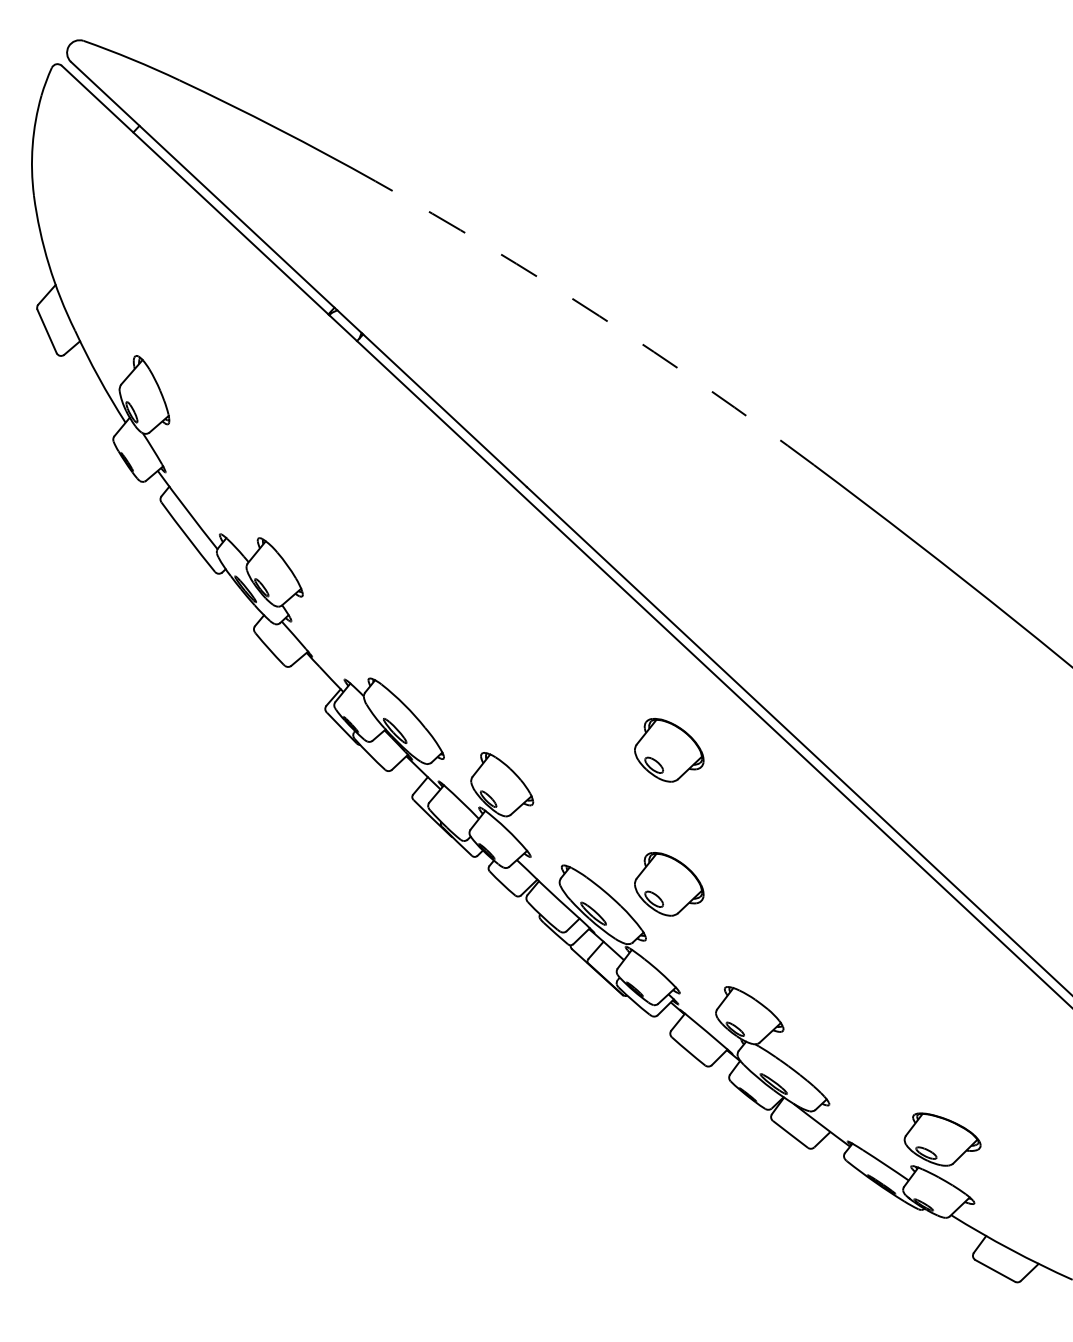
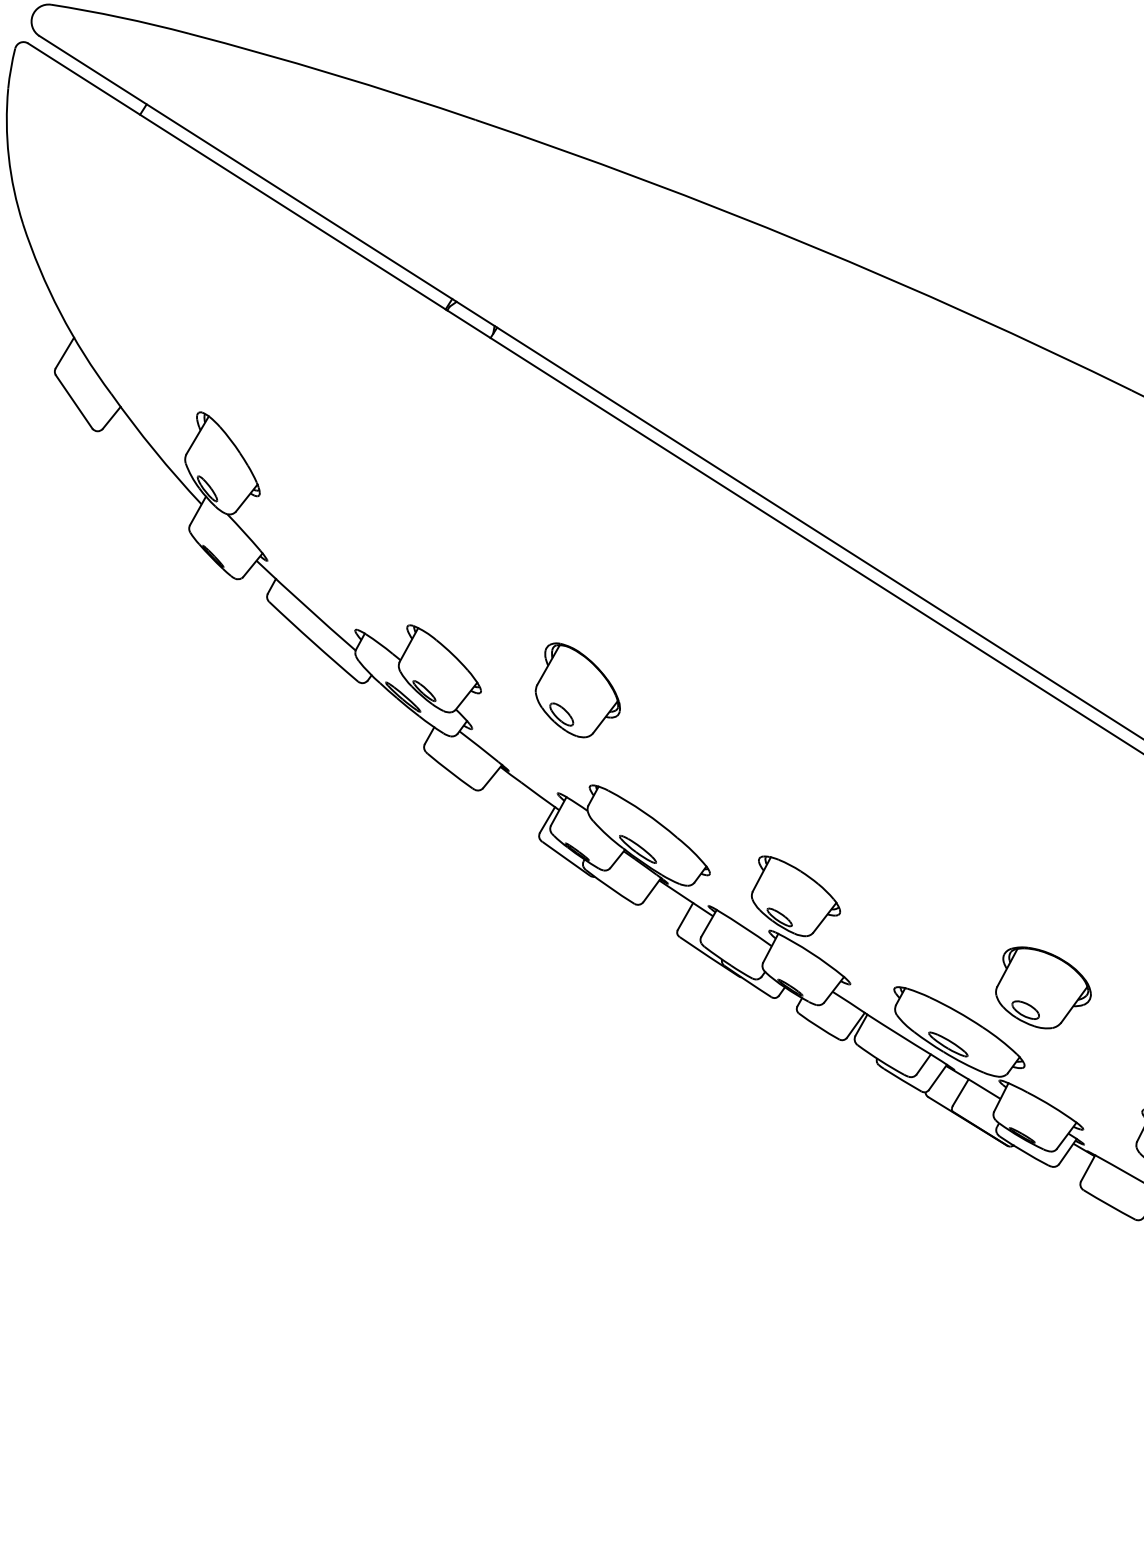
arc: (599, 316) -> (808, 245), dashed -> solid
part: (371, 606) -> (575, 689), added
part: (669, 750) -> (1009, 807), removed

